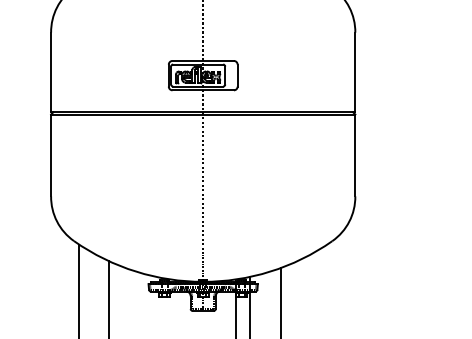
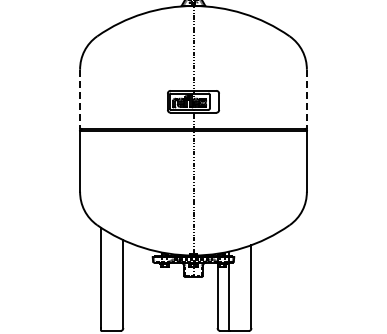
line: (51, 72) -> (80, 99), solid -> dashed
line: (354, 72) -> (306, 99), solid -> dashed

